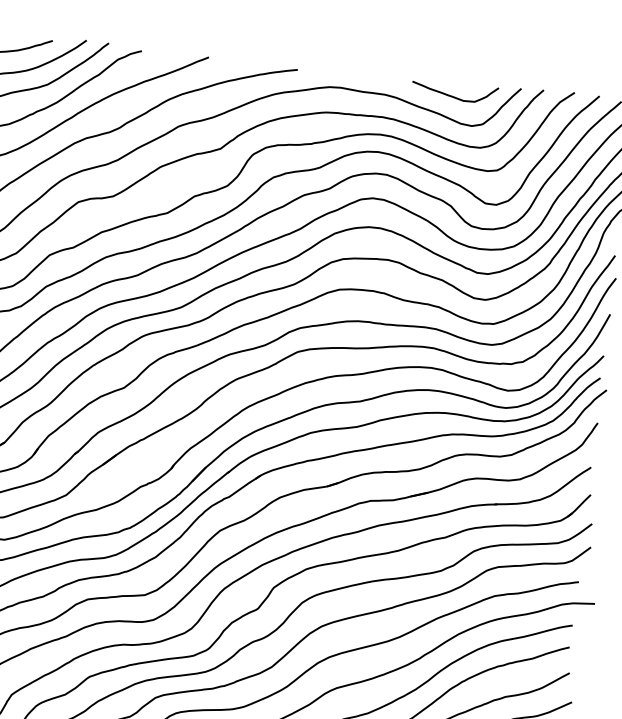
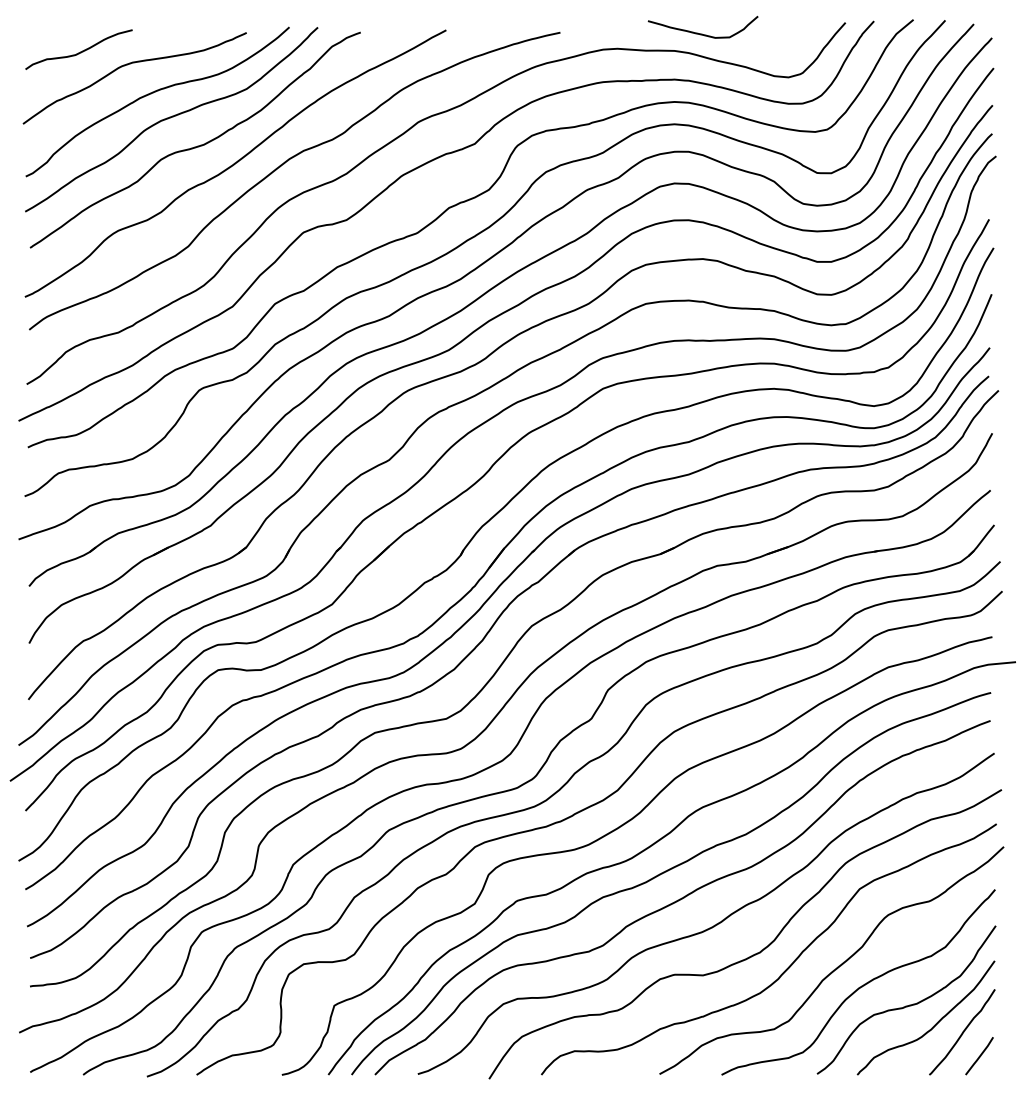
curve: (453, 96) -> (702, 33), moved

